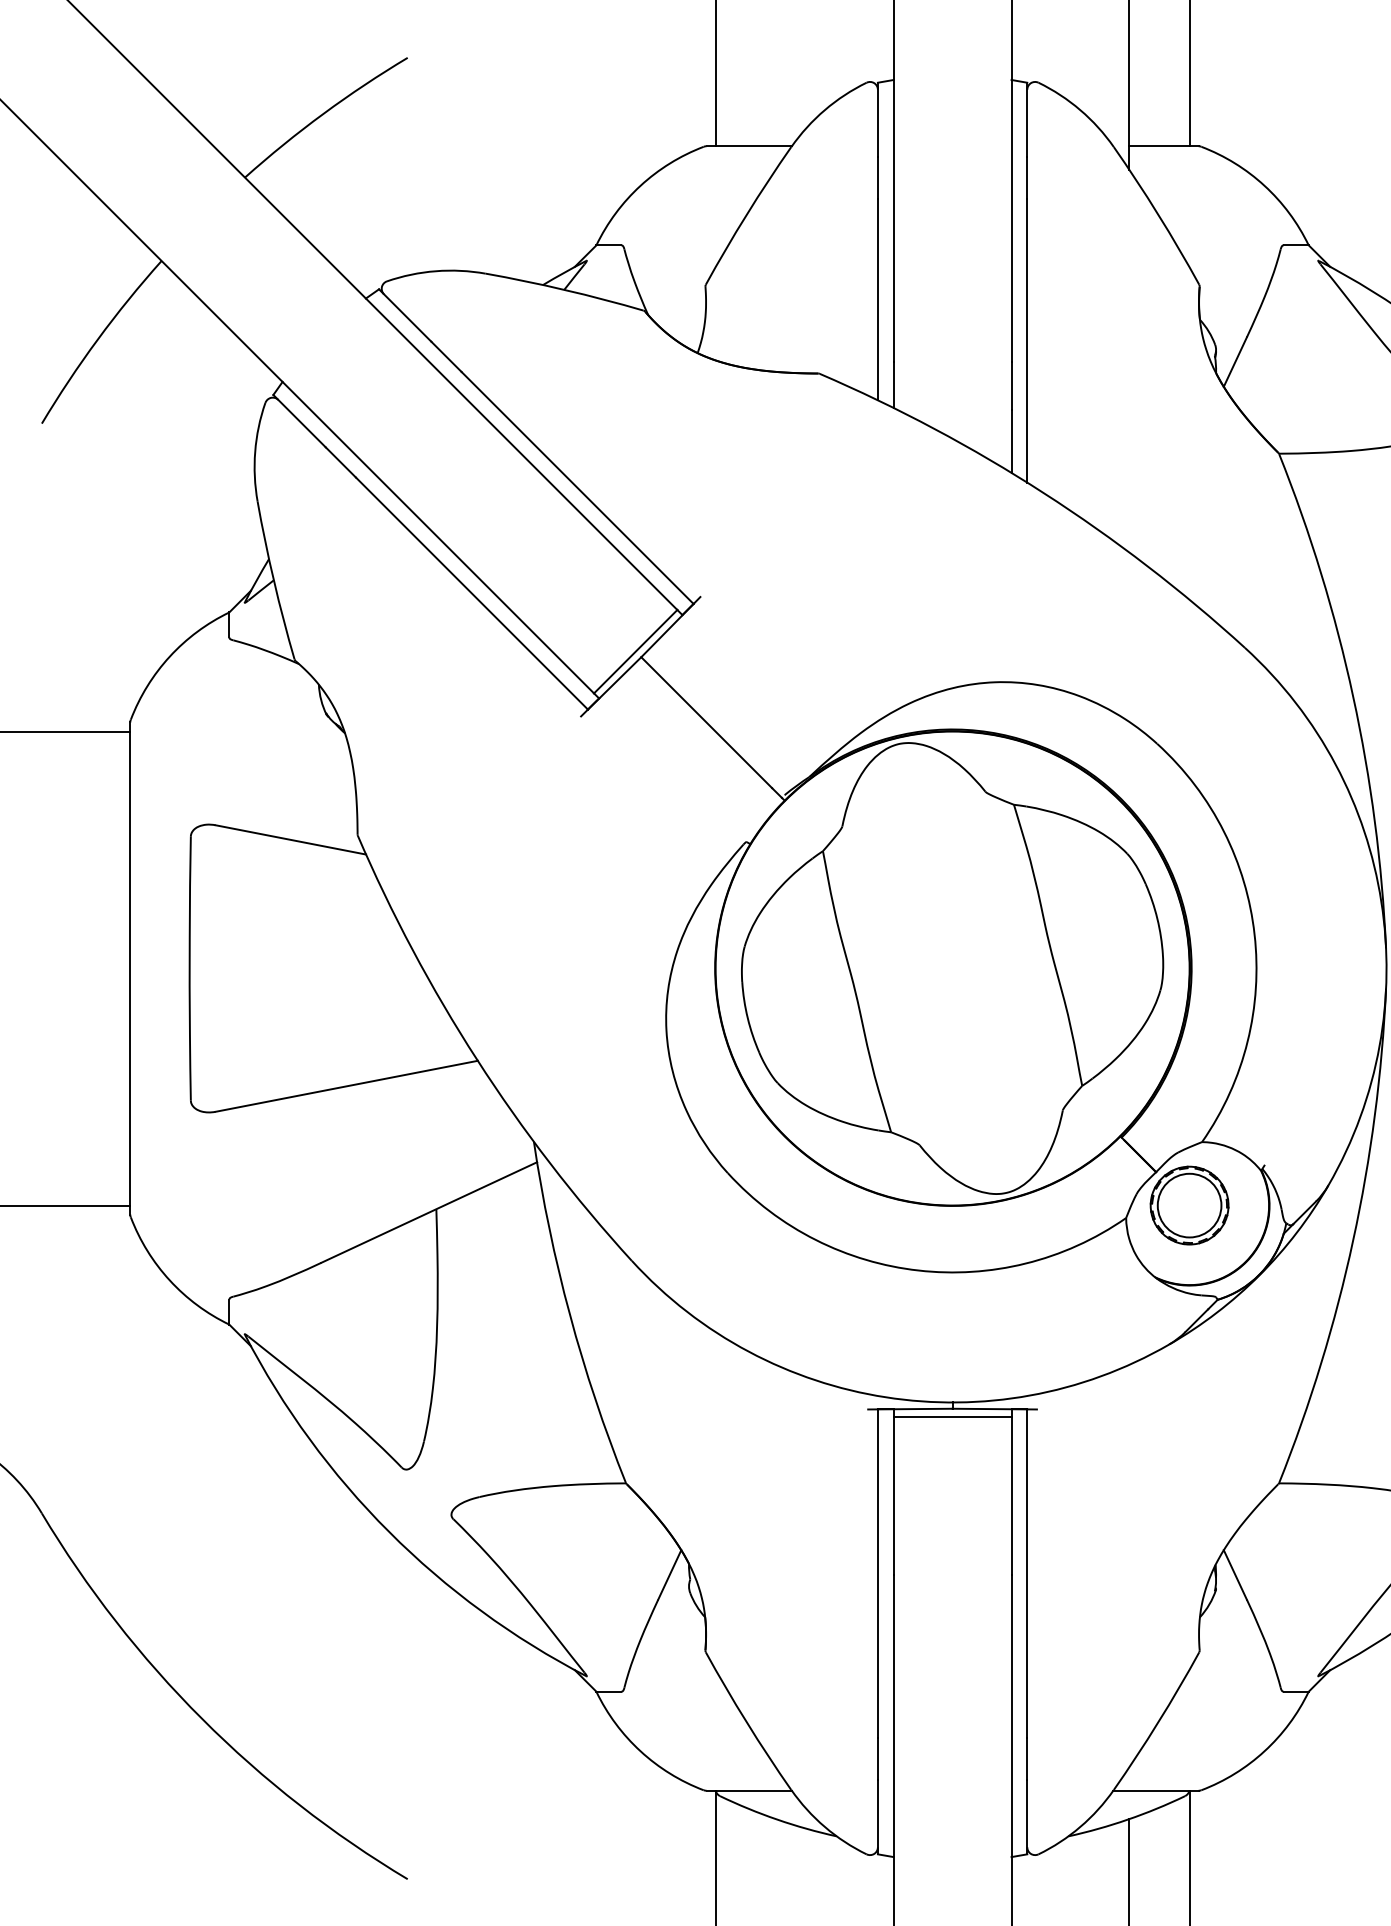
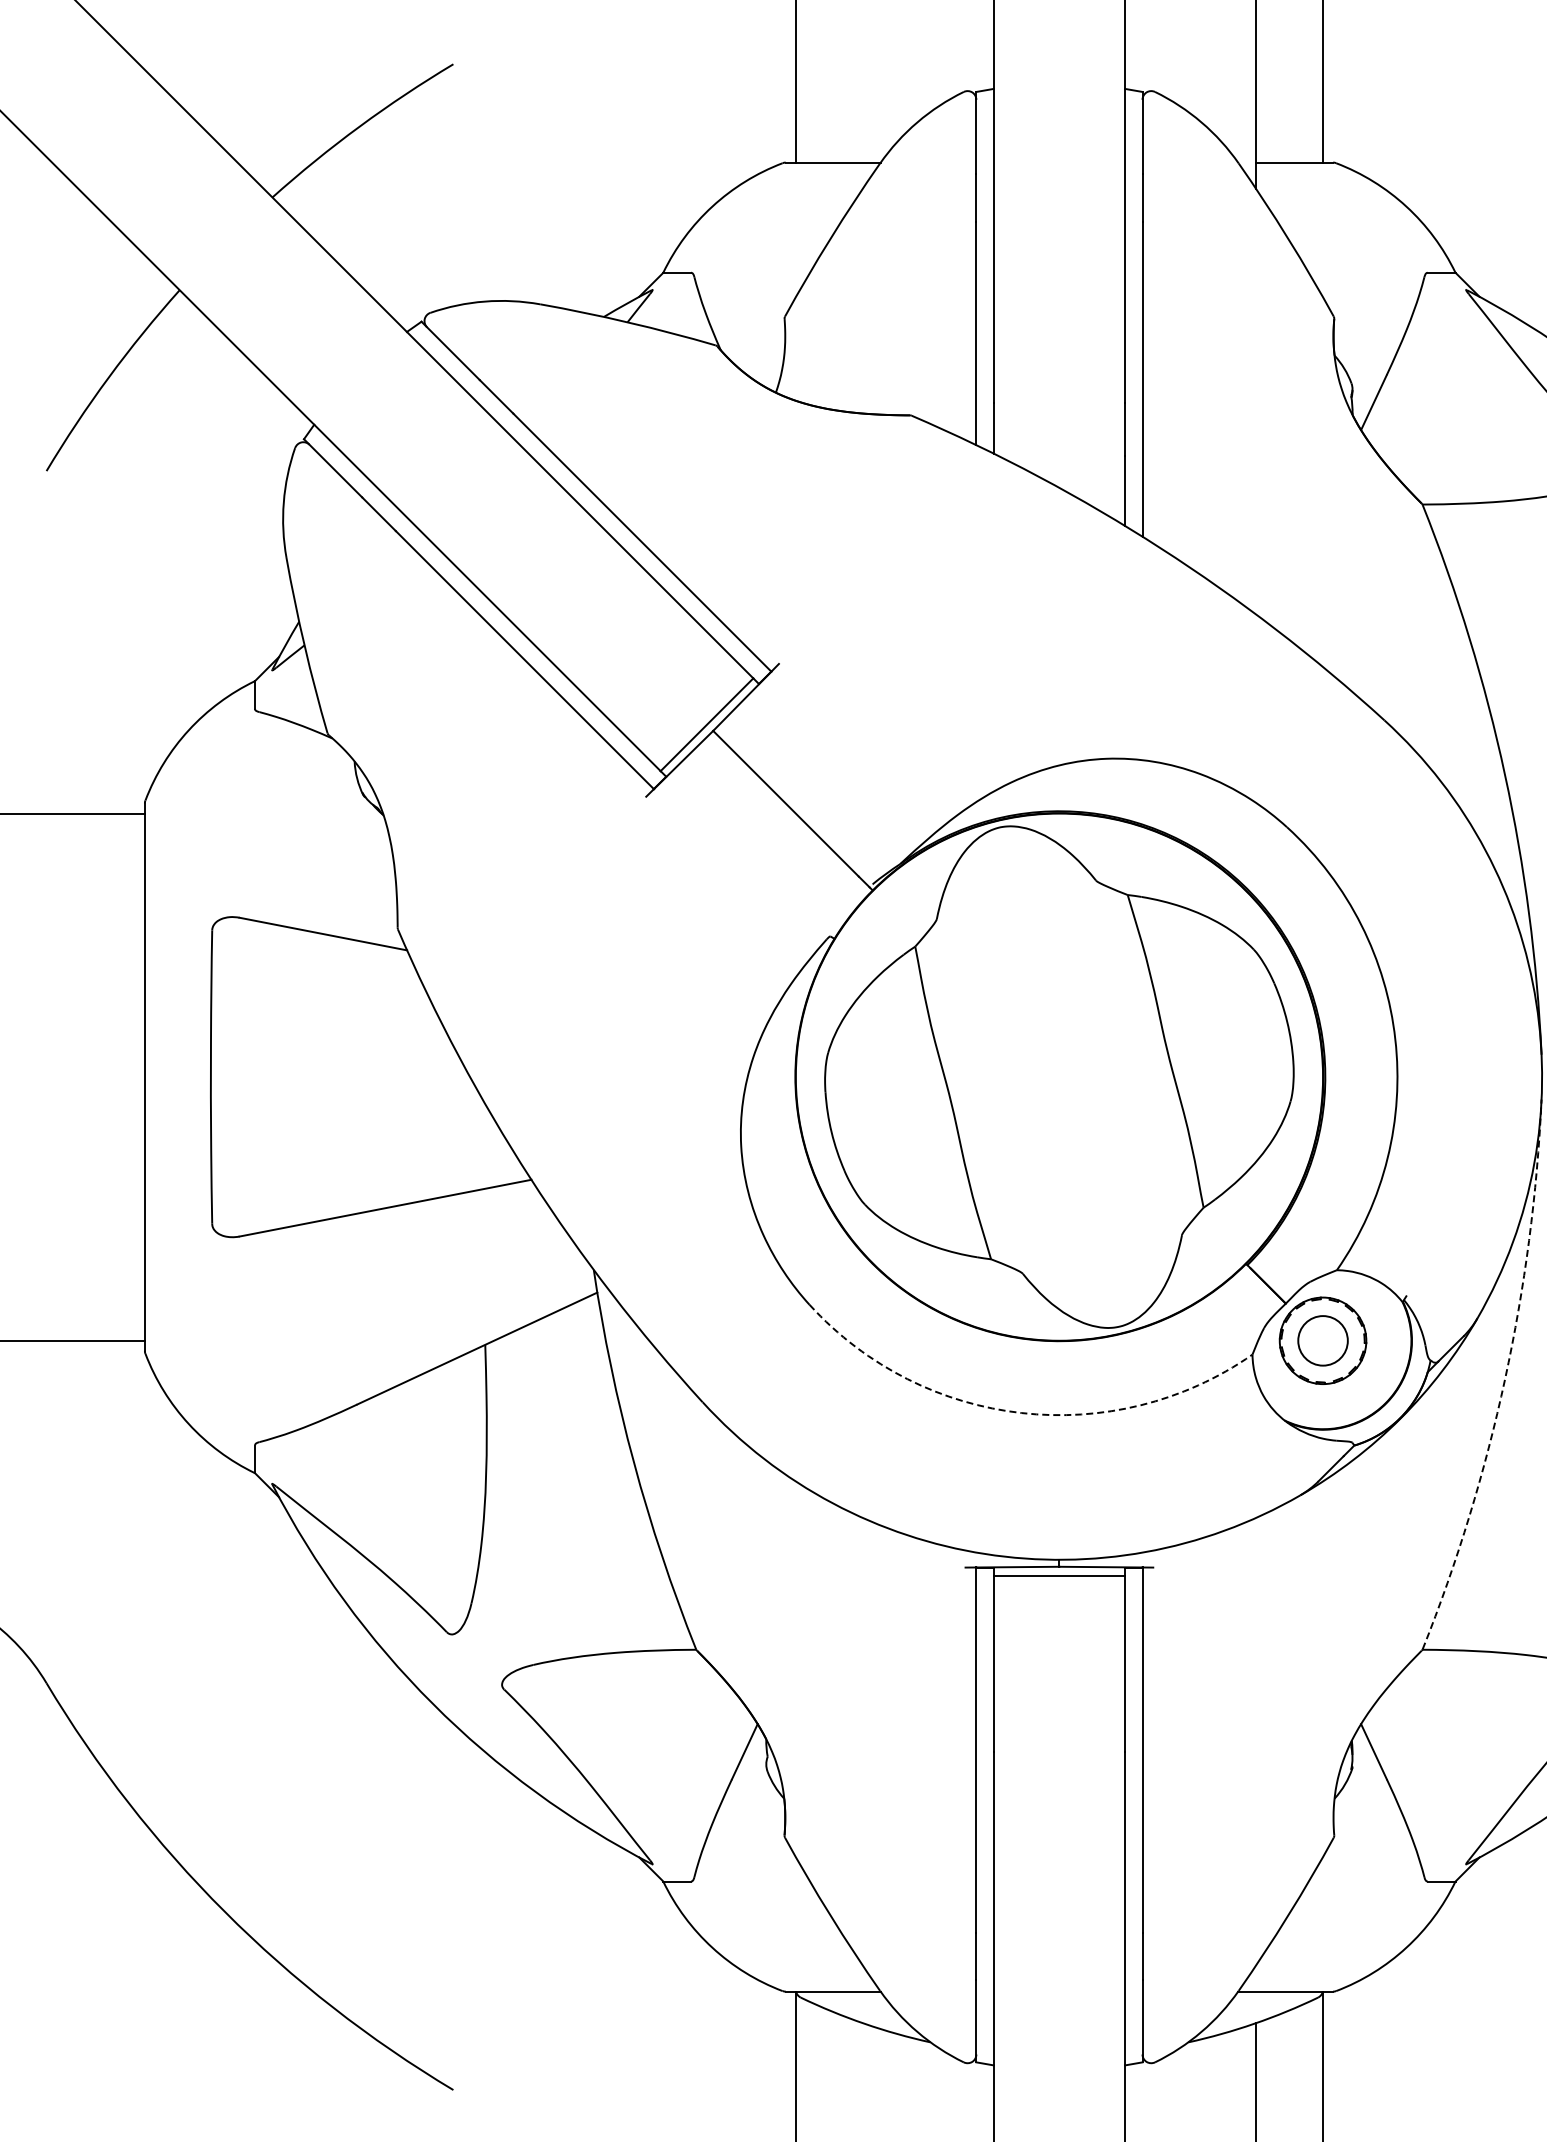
circle: (1189, 1205) -> (1322, 1340), size x0.7
arc: (1353, 1240) -> (1505, 1379), solid -> dashed
arc: (918, 1270) -> (1021, 1413), solid -> dashed

